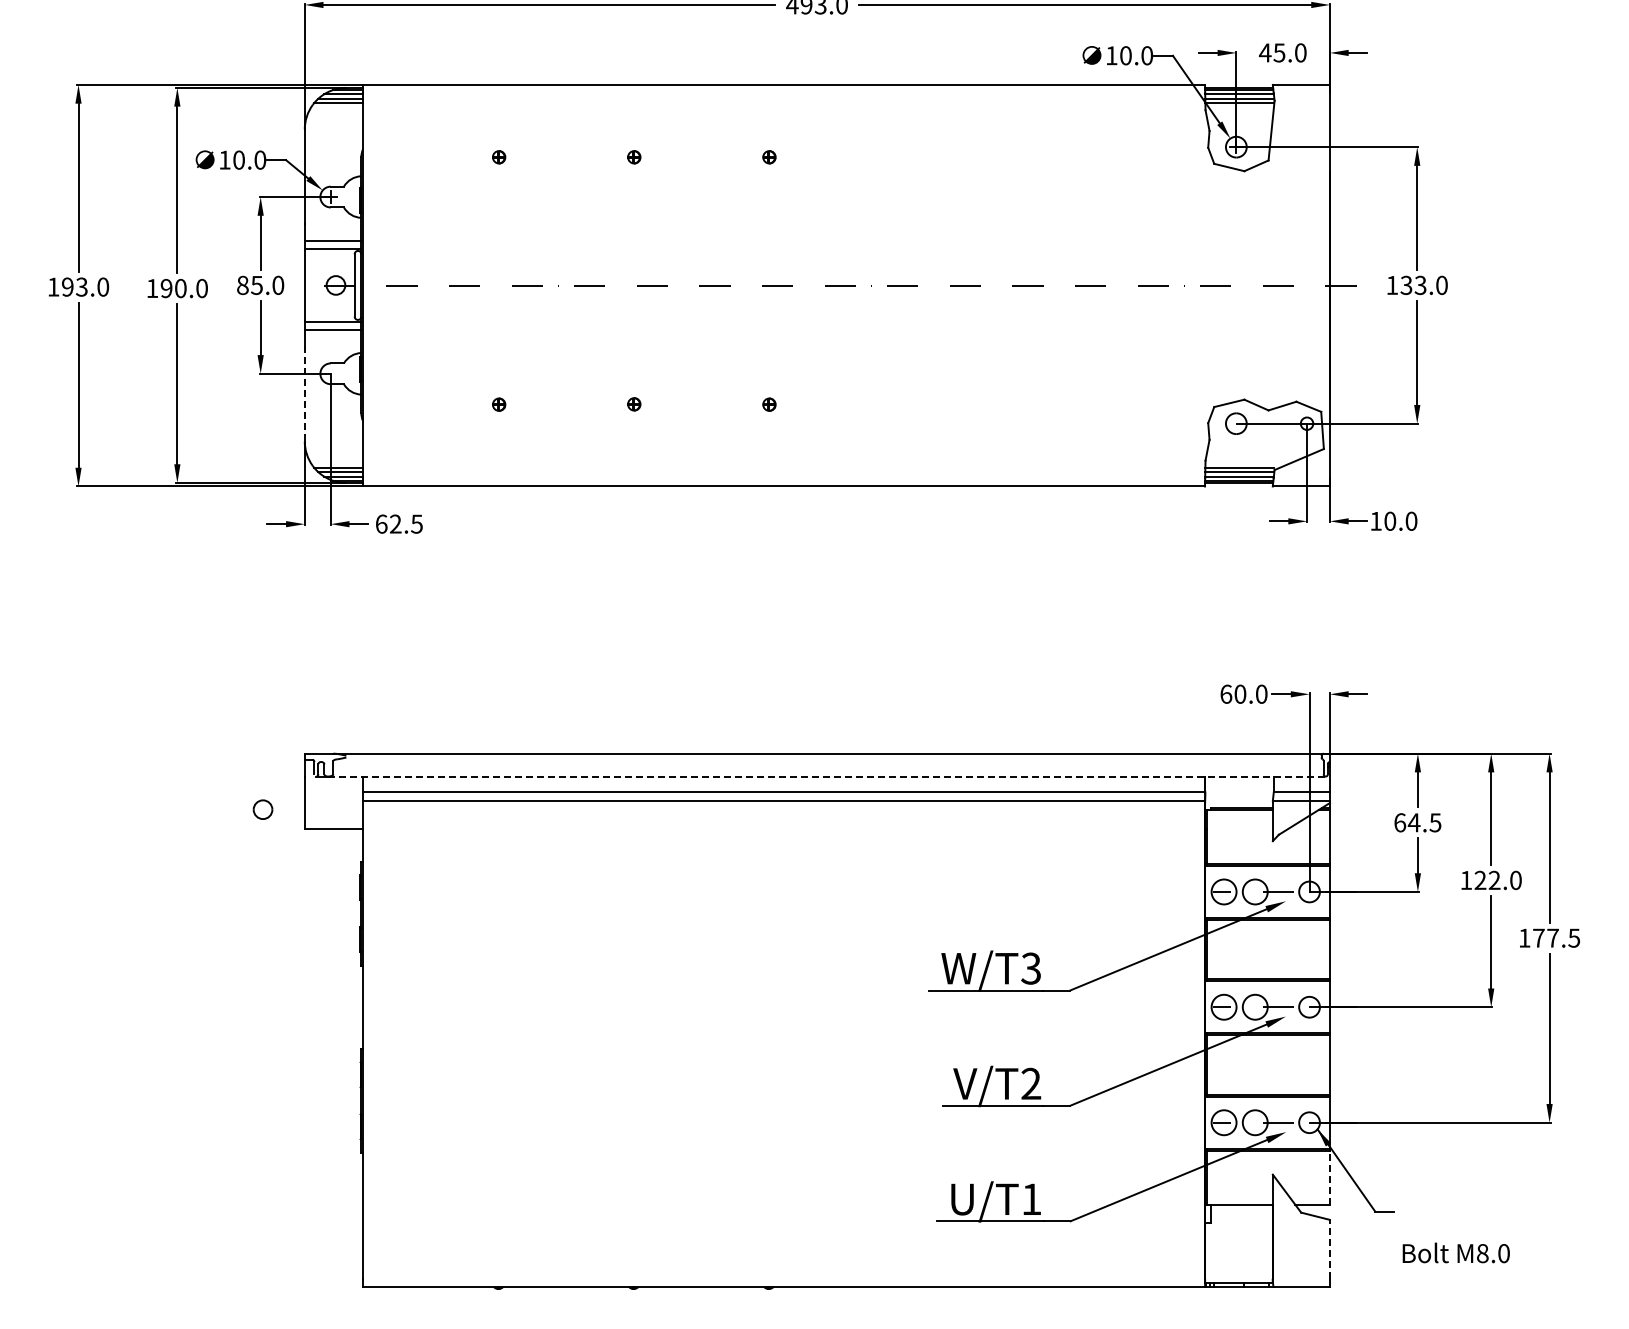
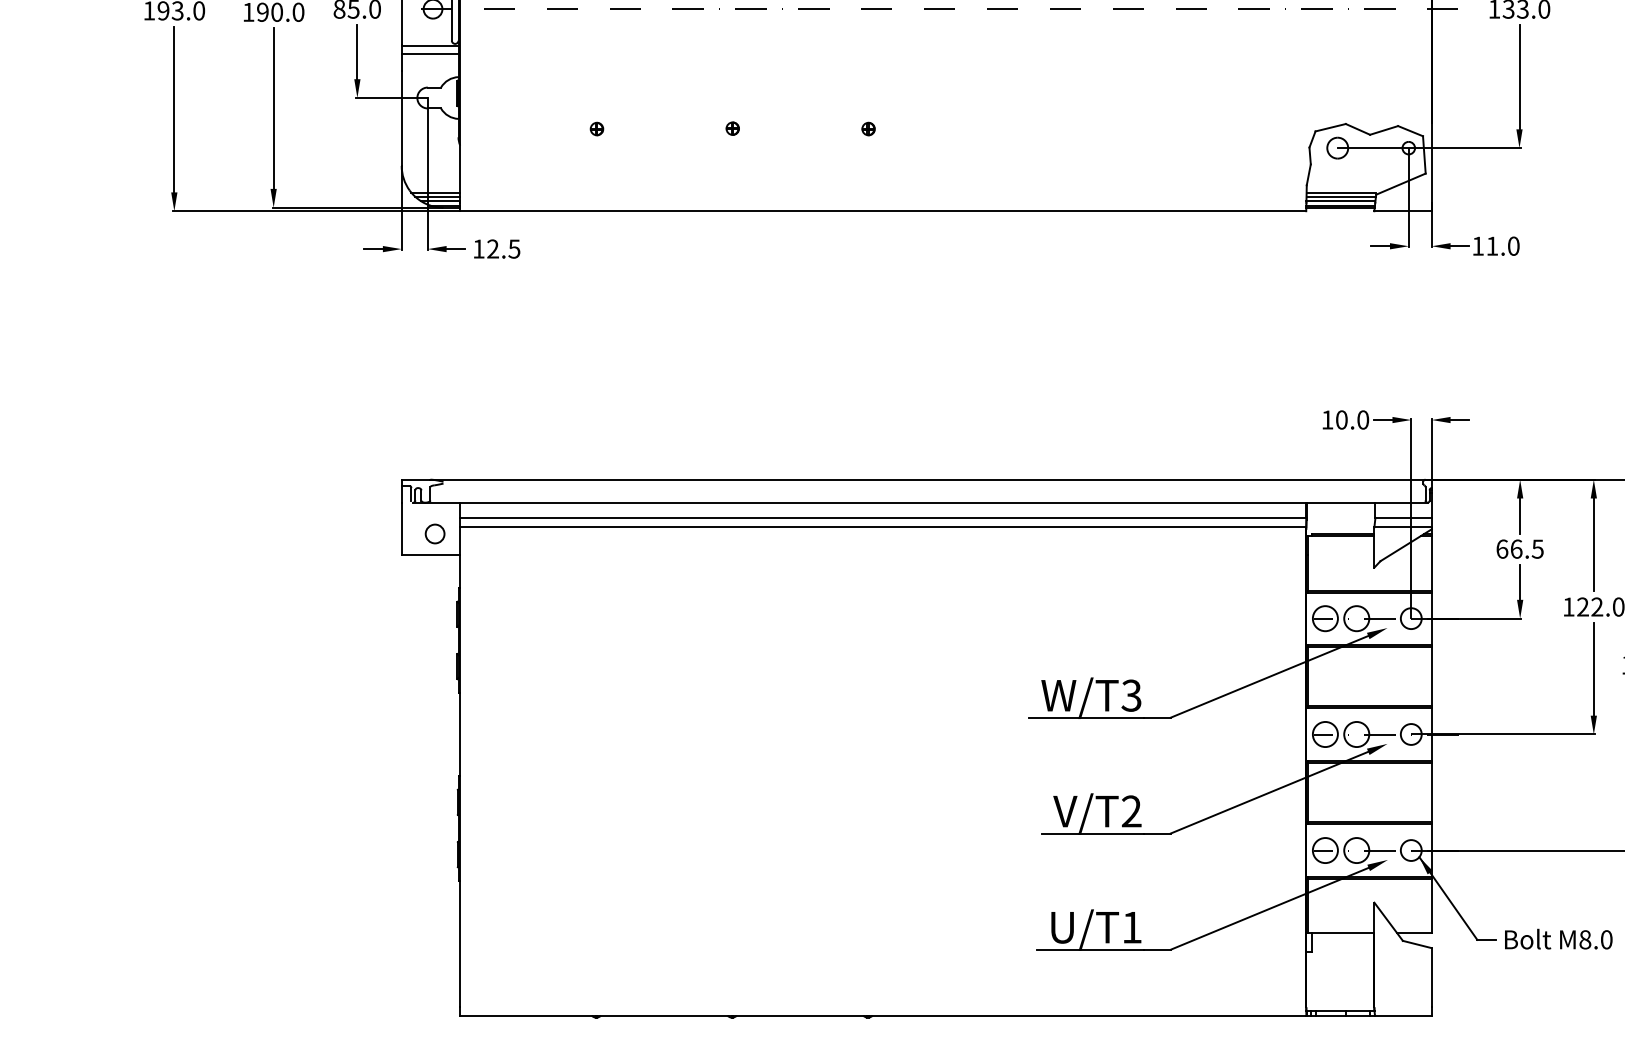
line: (304, 393) -> (401, 117), dashed -> solid
text: (1390, 520) -> (1492, 245), 10.0 -> 11.0
text: (381, 523) -> (478, 248), 62.5 -> 12.5
text: (1226, 693) -> (1327, 419), 60.0 -> 10.0
line: (827, 776) -> (926, 502), dashed -> solid
part: (262, 809) -> (434, 533), moved
text: (1413, 822) -> (1515, 548), 64.5 -> 66.5
line: (1330, 1177) -> (1432, 905), dashed -> solid
line: (1329, 1248) -> (1431, 976), dashed -> solid
text: (1455, 1252) -> (1557, 938), moved

